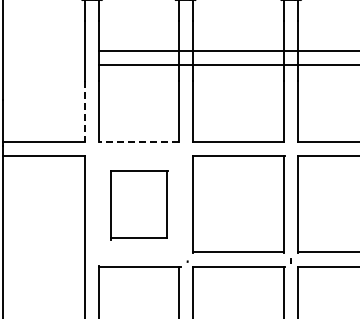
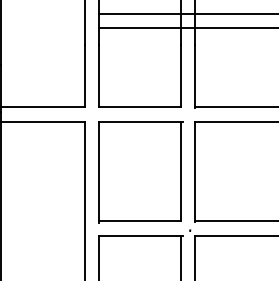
line: (85, 111) -> (85, 76), dashed -> solid
line: (138, 141) -> (139, 107), dashed -> solid
part: (139, 204) -> (140, 171), size x1.43

